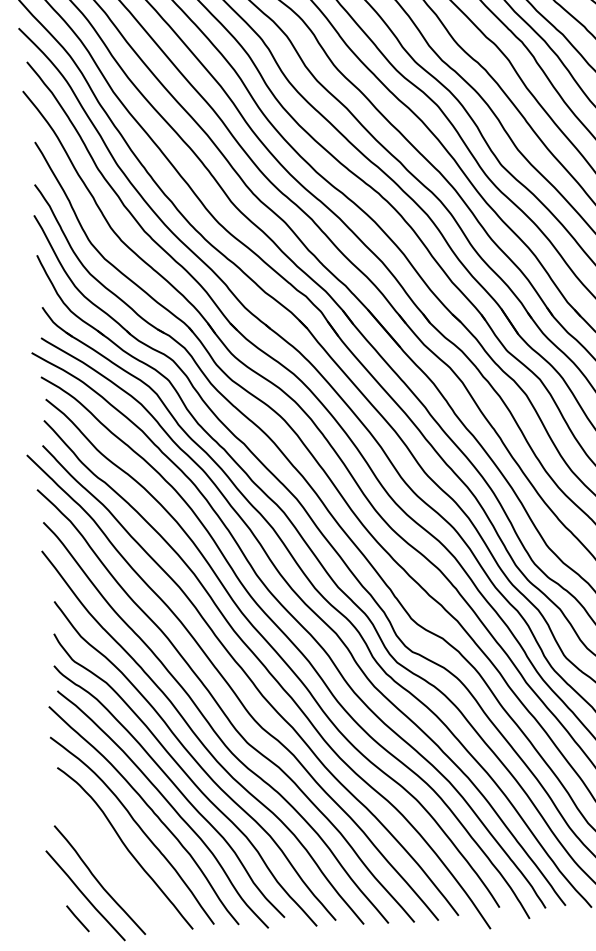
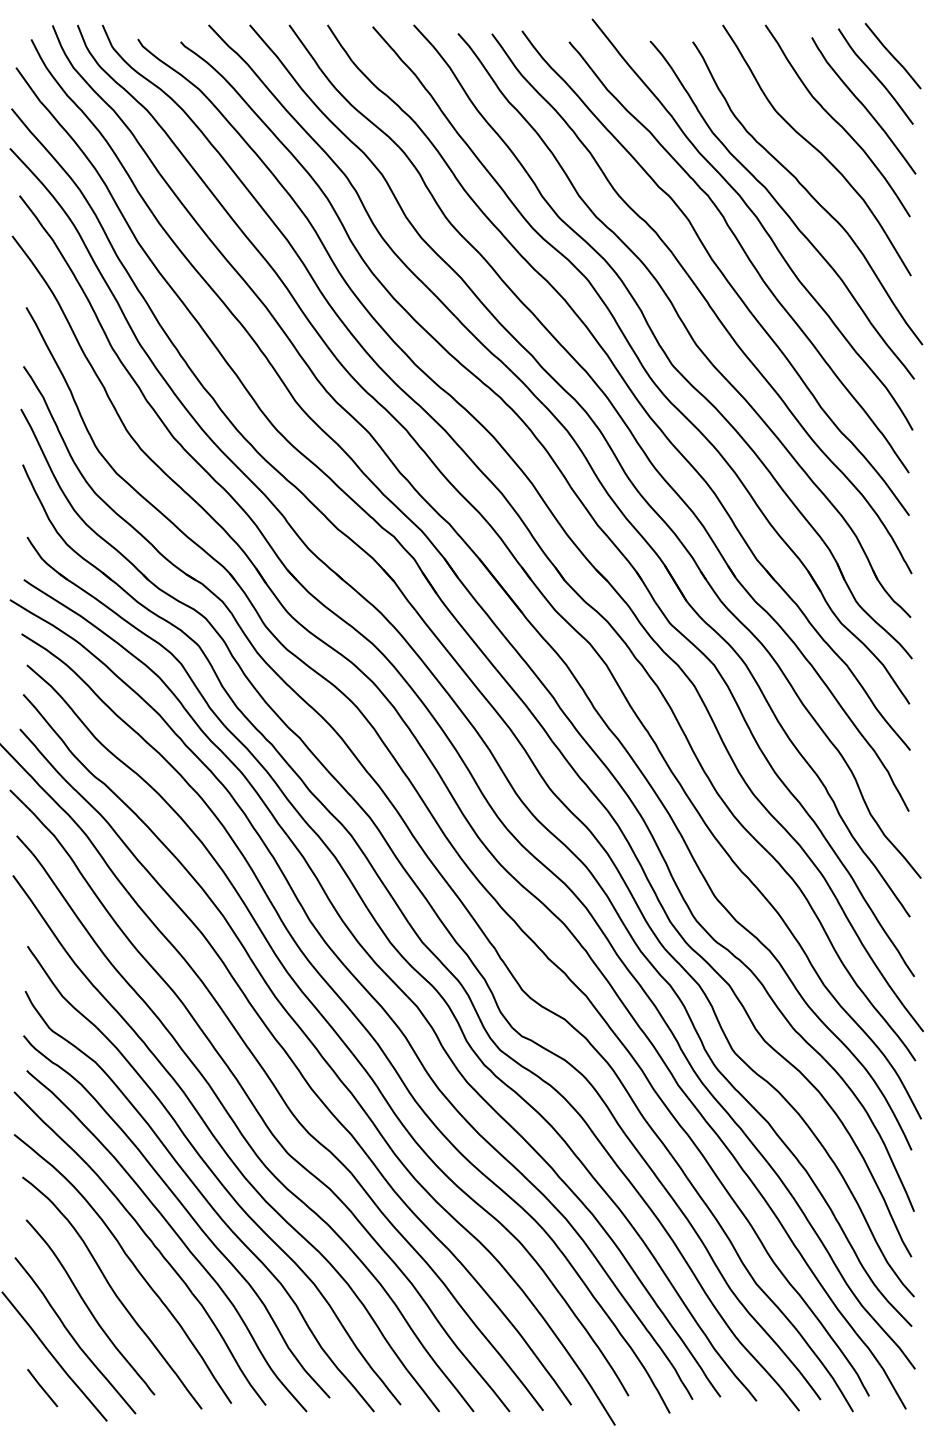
curve: (109, 860) -> (89, 1308), added

